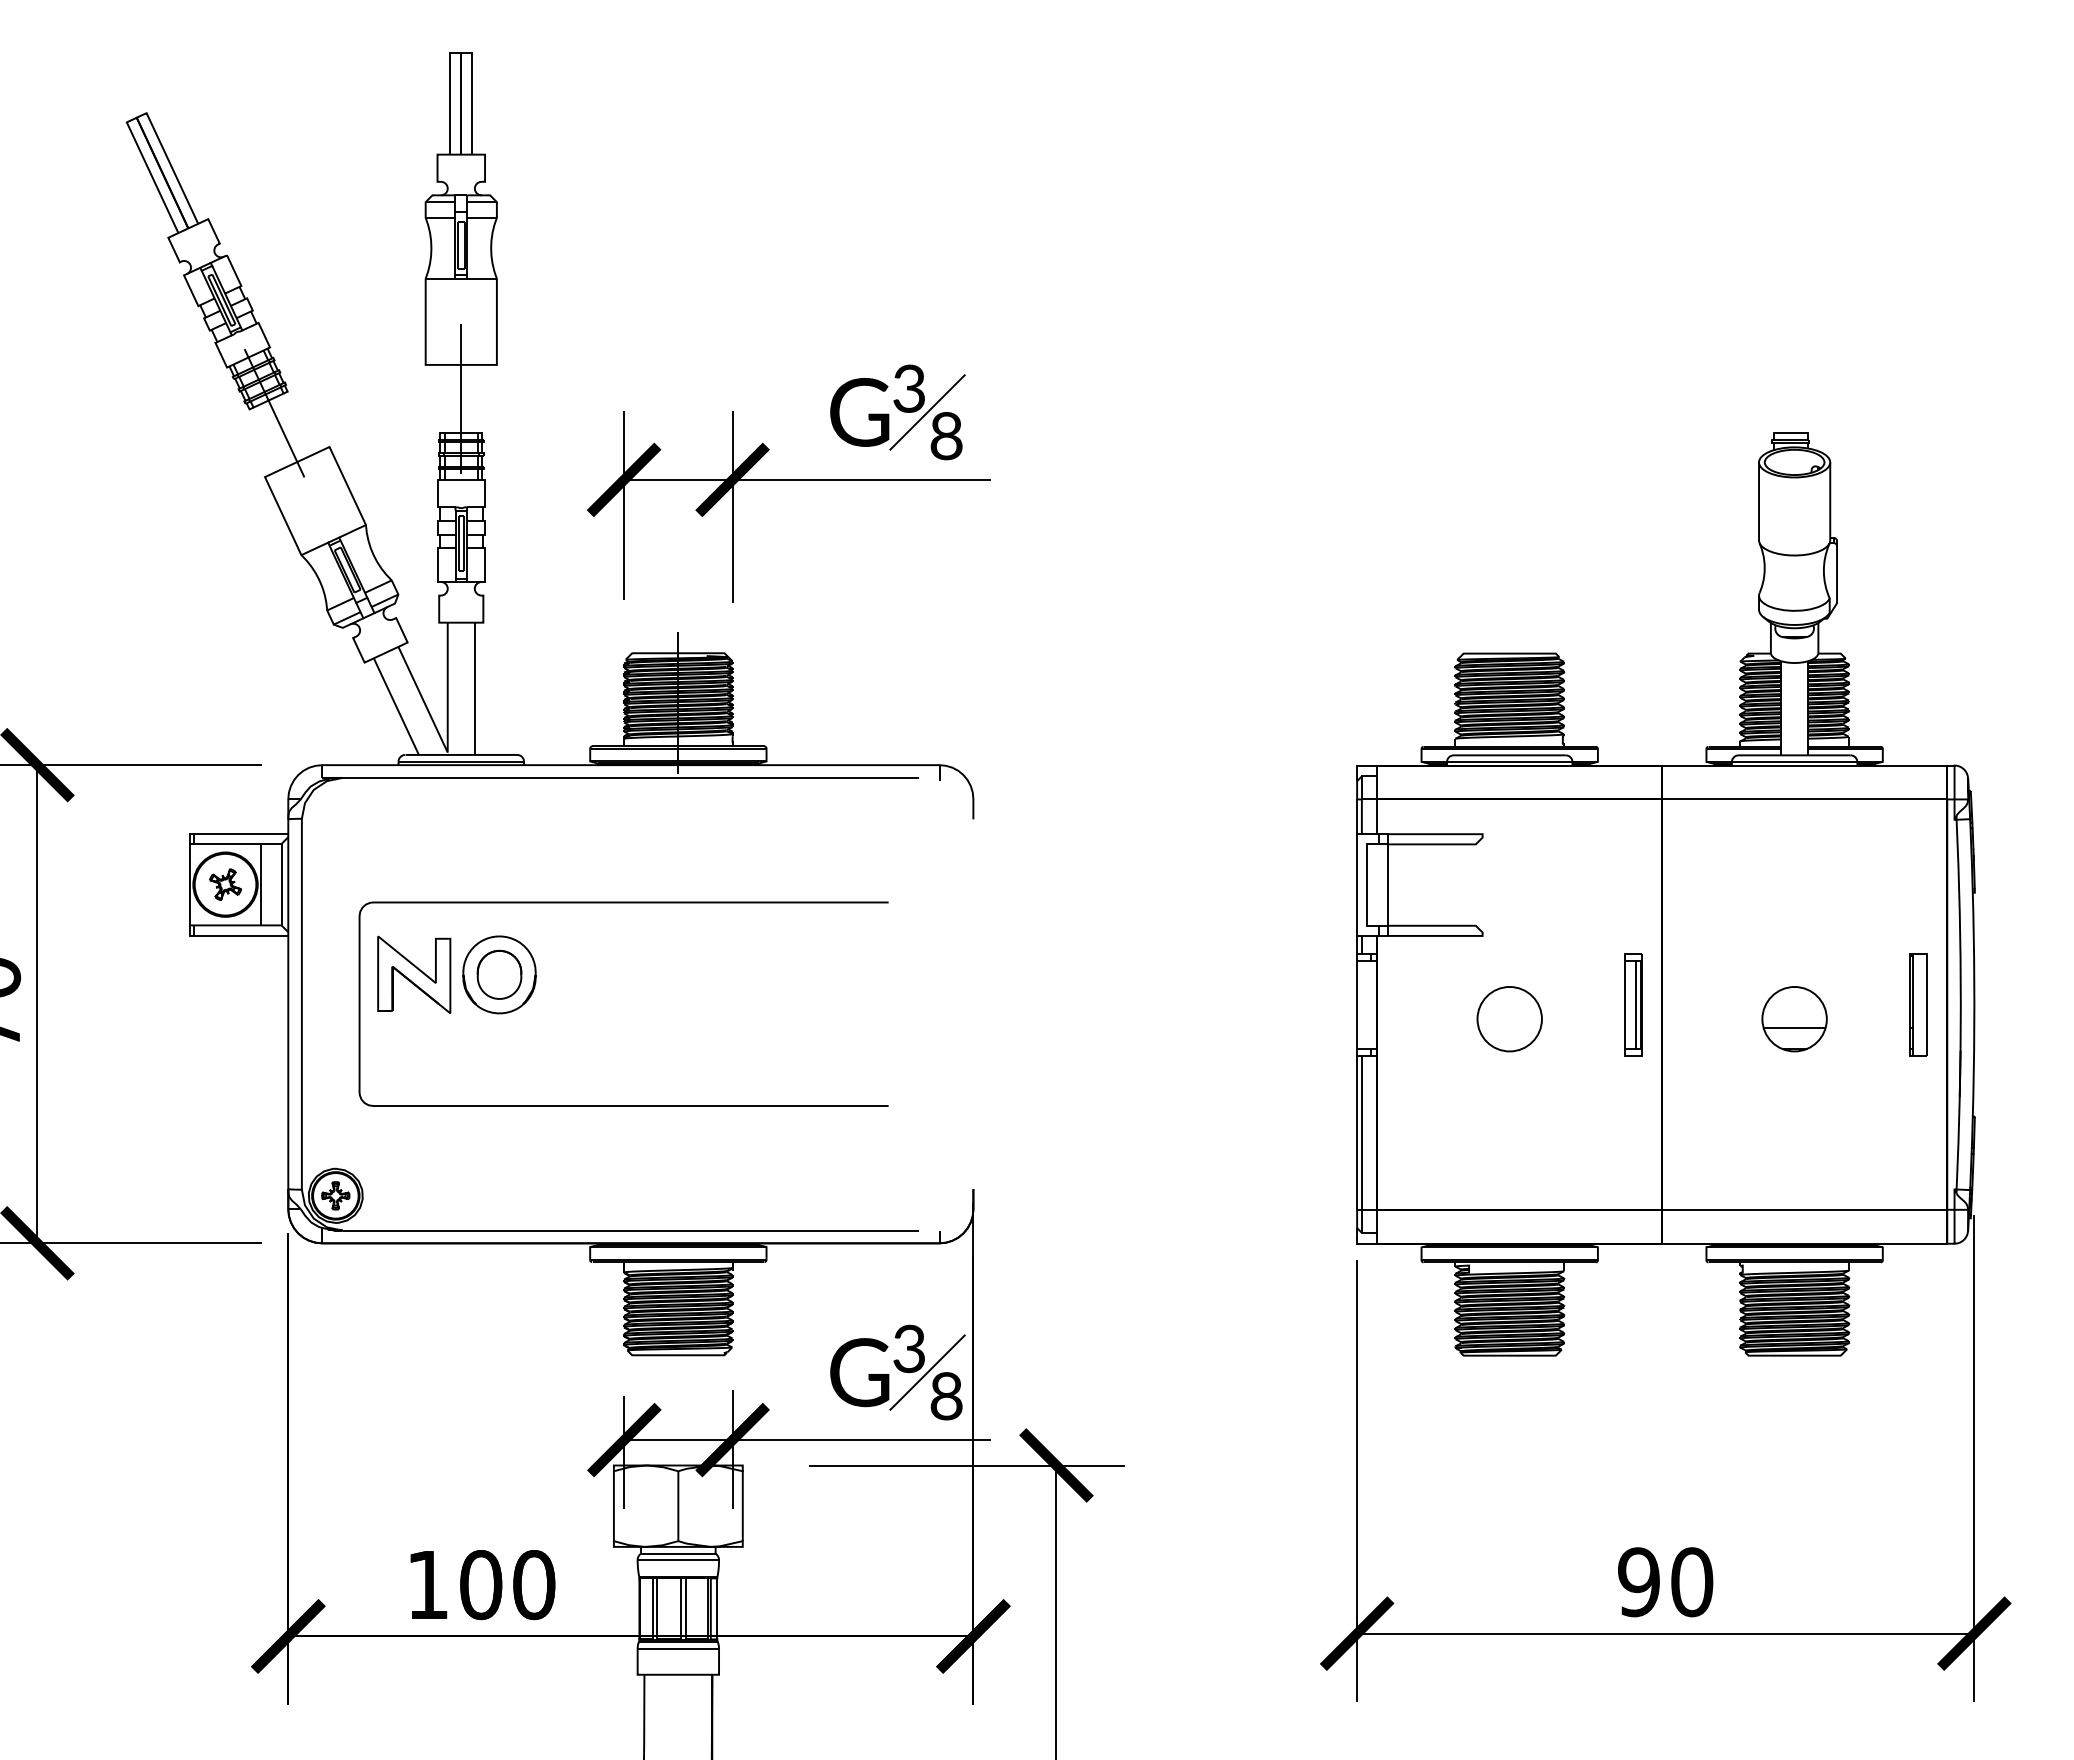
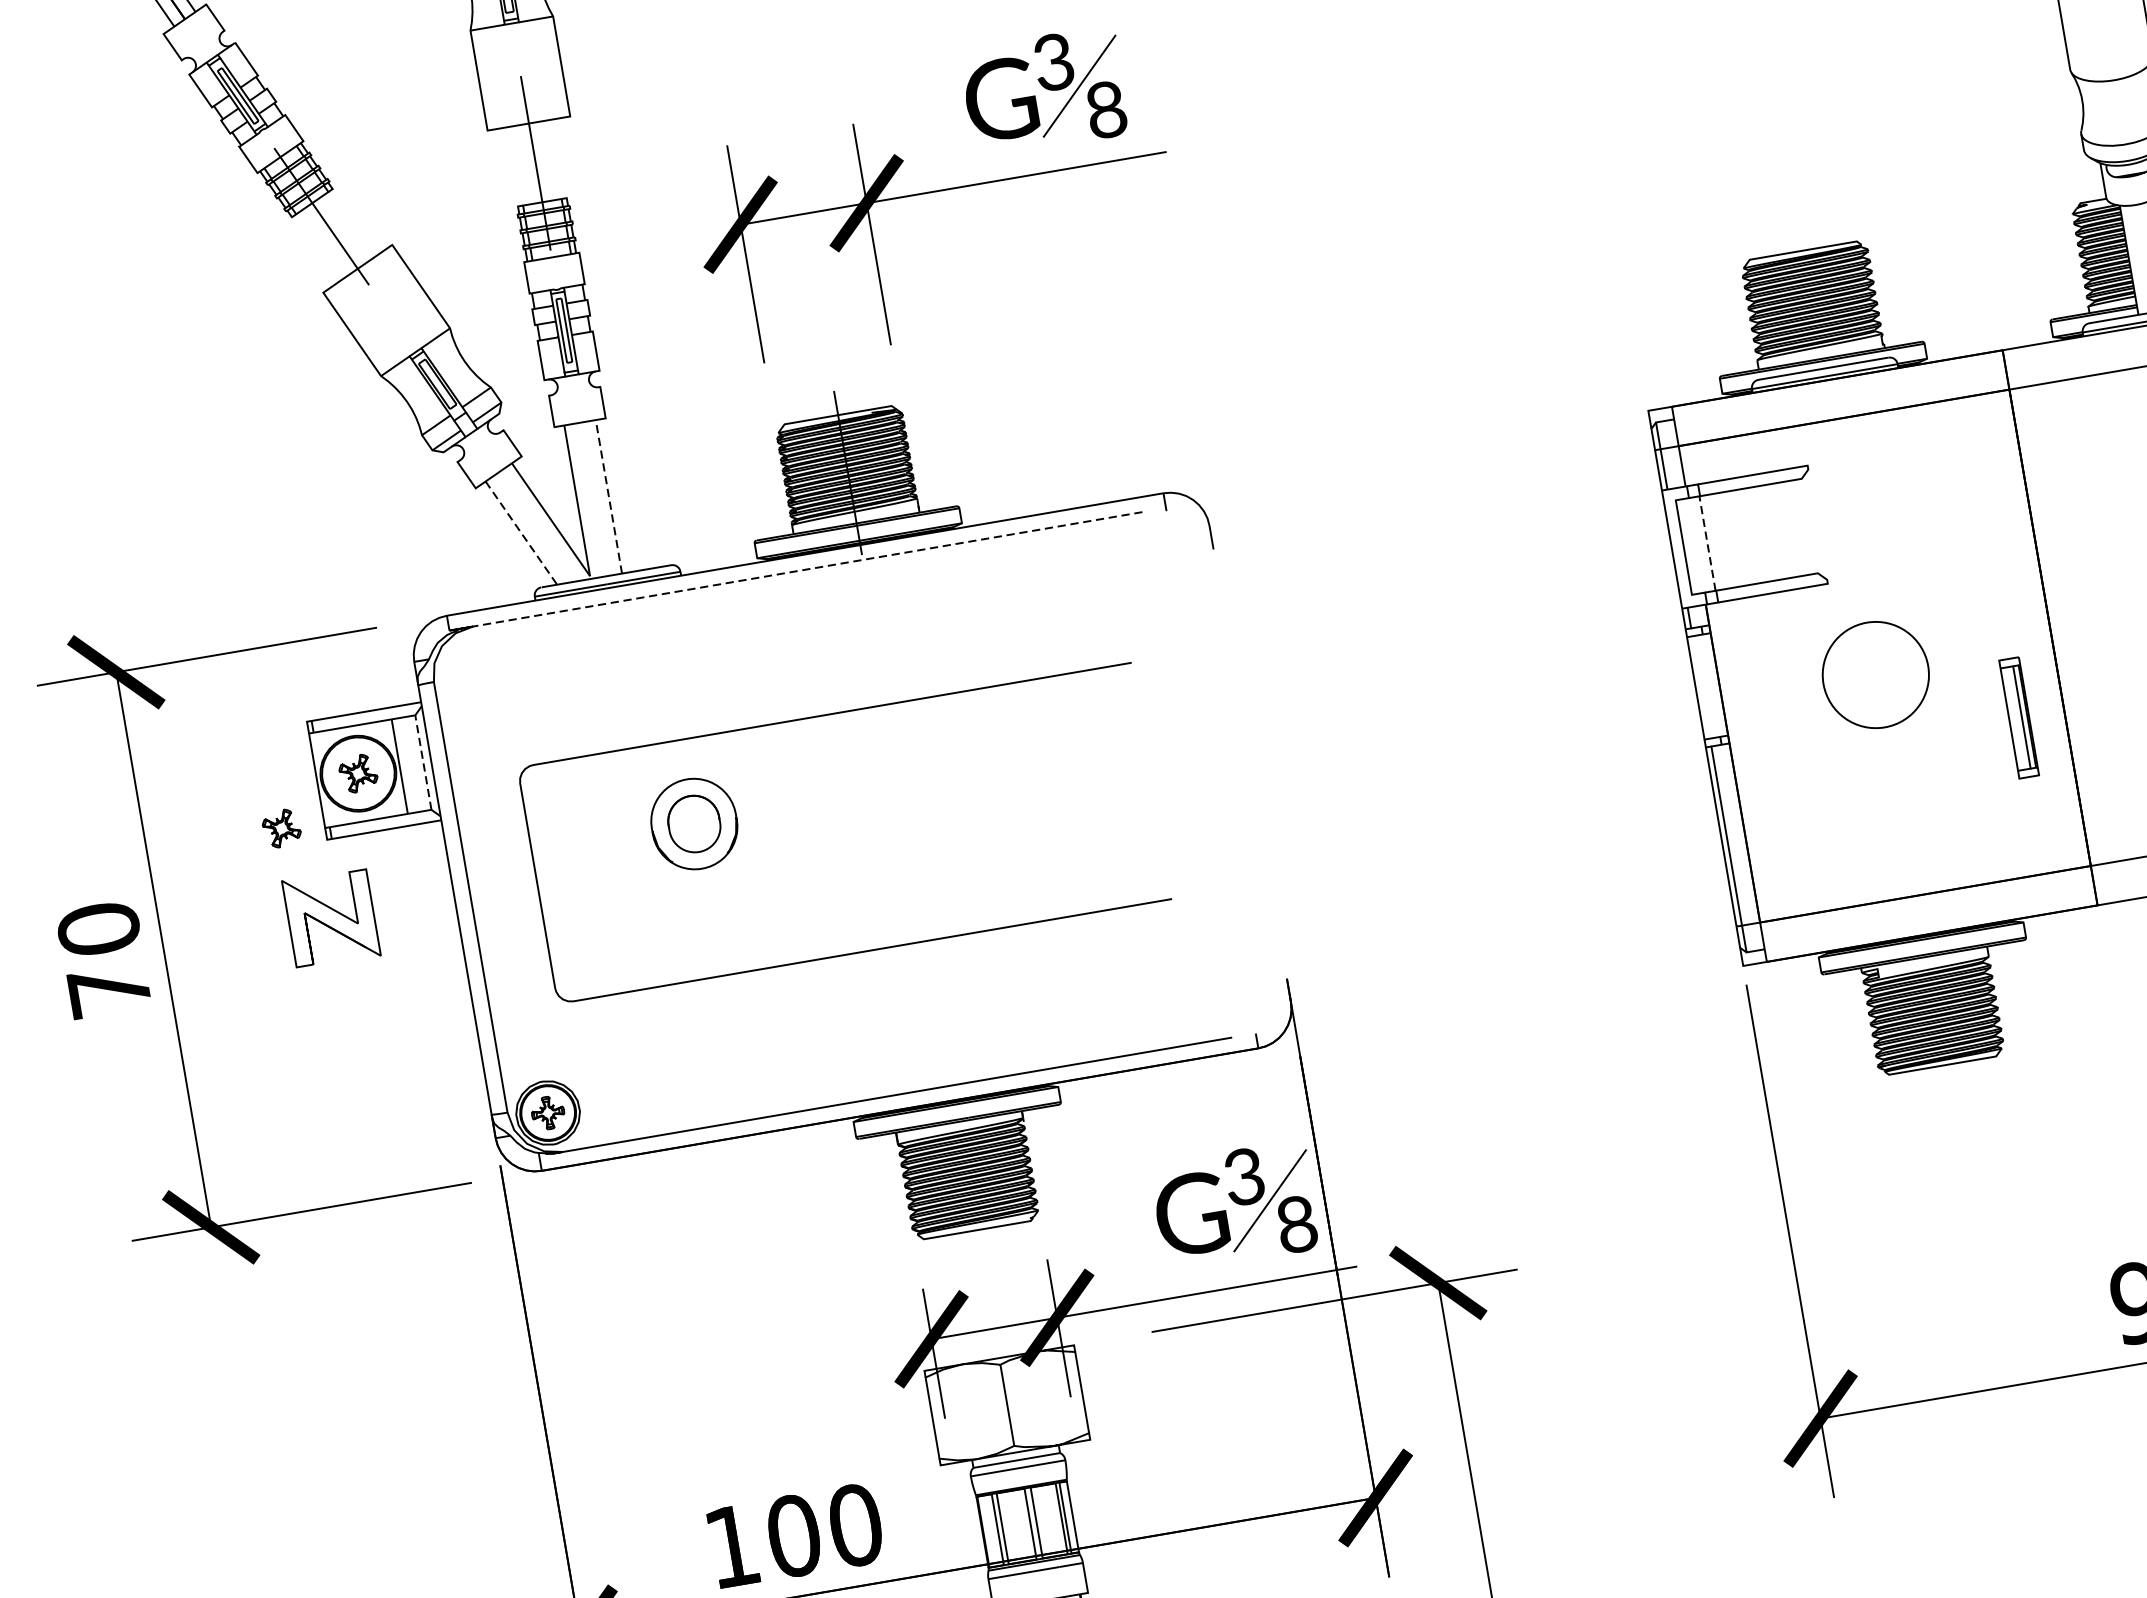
line: (474, 688) -> (608, 496), solid -> dashed
line: (396, 707) -> (521, 534), solid -> dashed
line: (630, 777) -> (807, 568), solid -> dashed
line: (281, 884) -> (423, 762), solid -> dashed
line: (1387, 885) -> (1707, 544), solid -> dashed
part: (153, 919) -> (281, 828), added
part: (414, 974) -> (331, 917), moved
part: (1633, 1004) -> (2019, 717), moved
circle: (1509, 1019) -> (1875, 675), size x1.4

